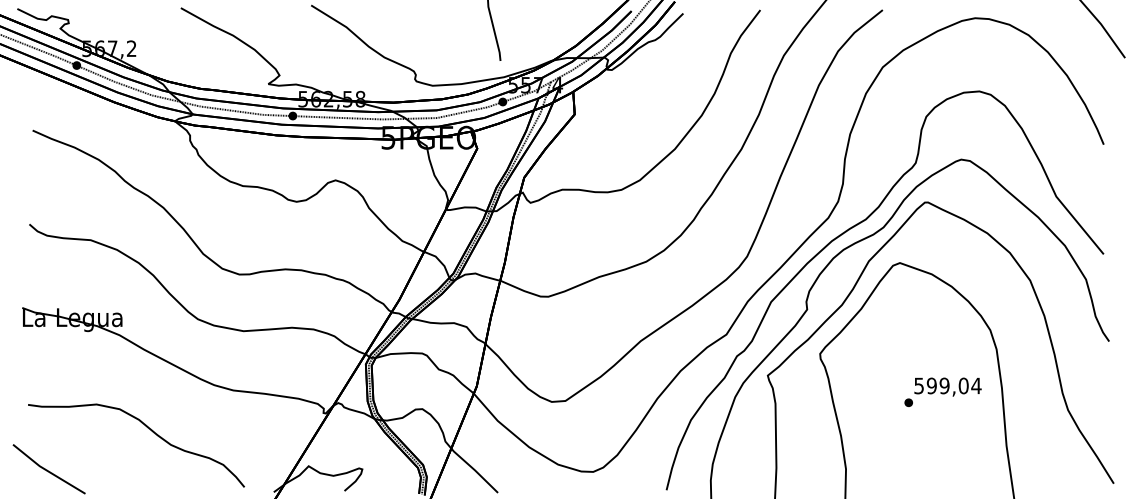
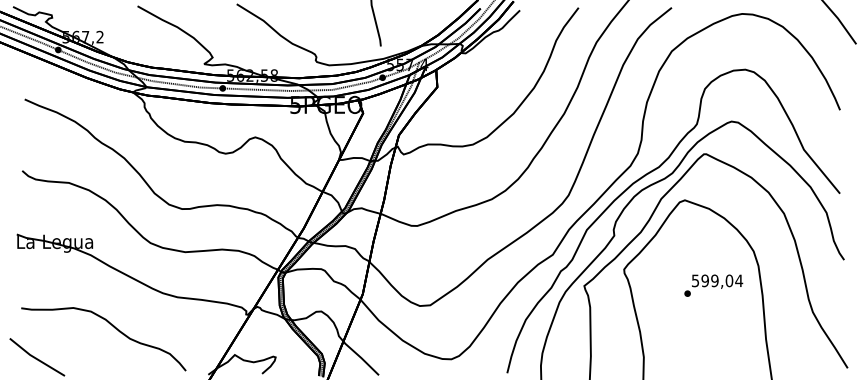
text: (942, 392) -> (713, 285), moved

